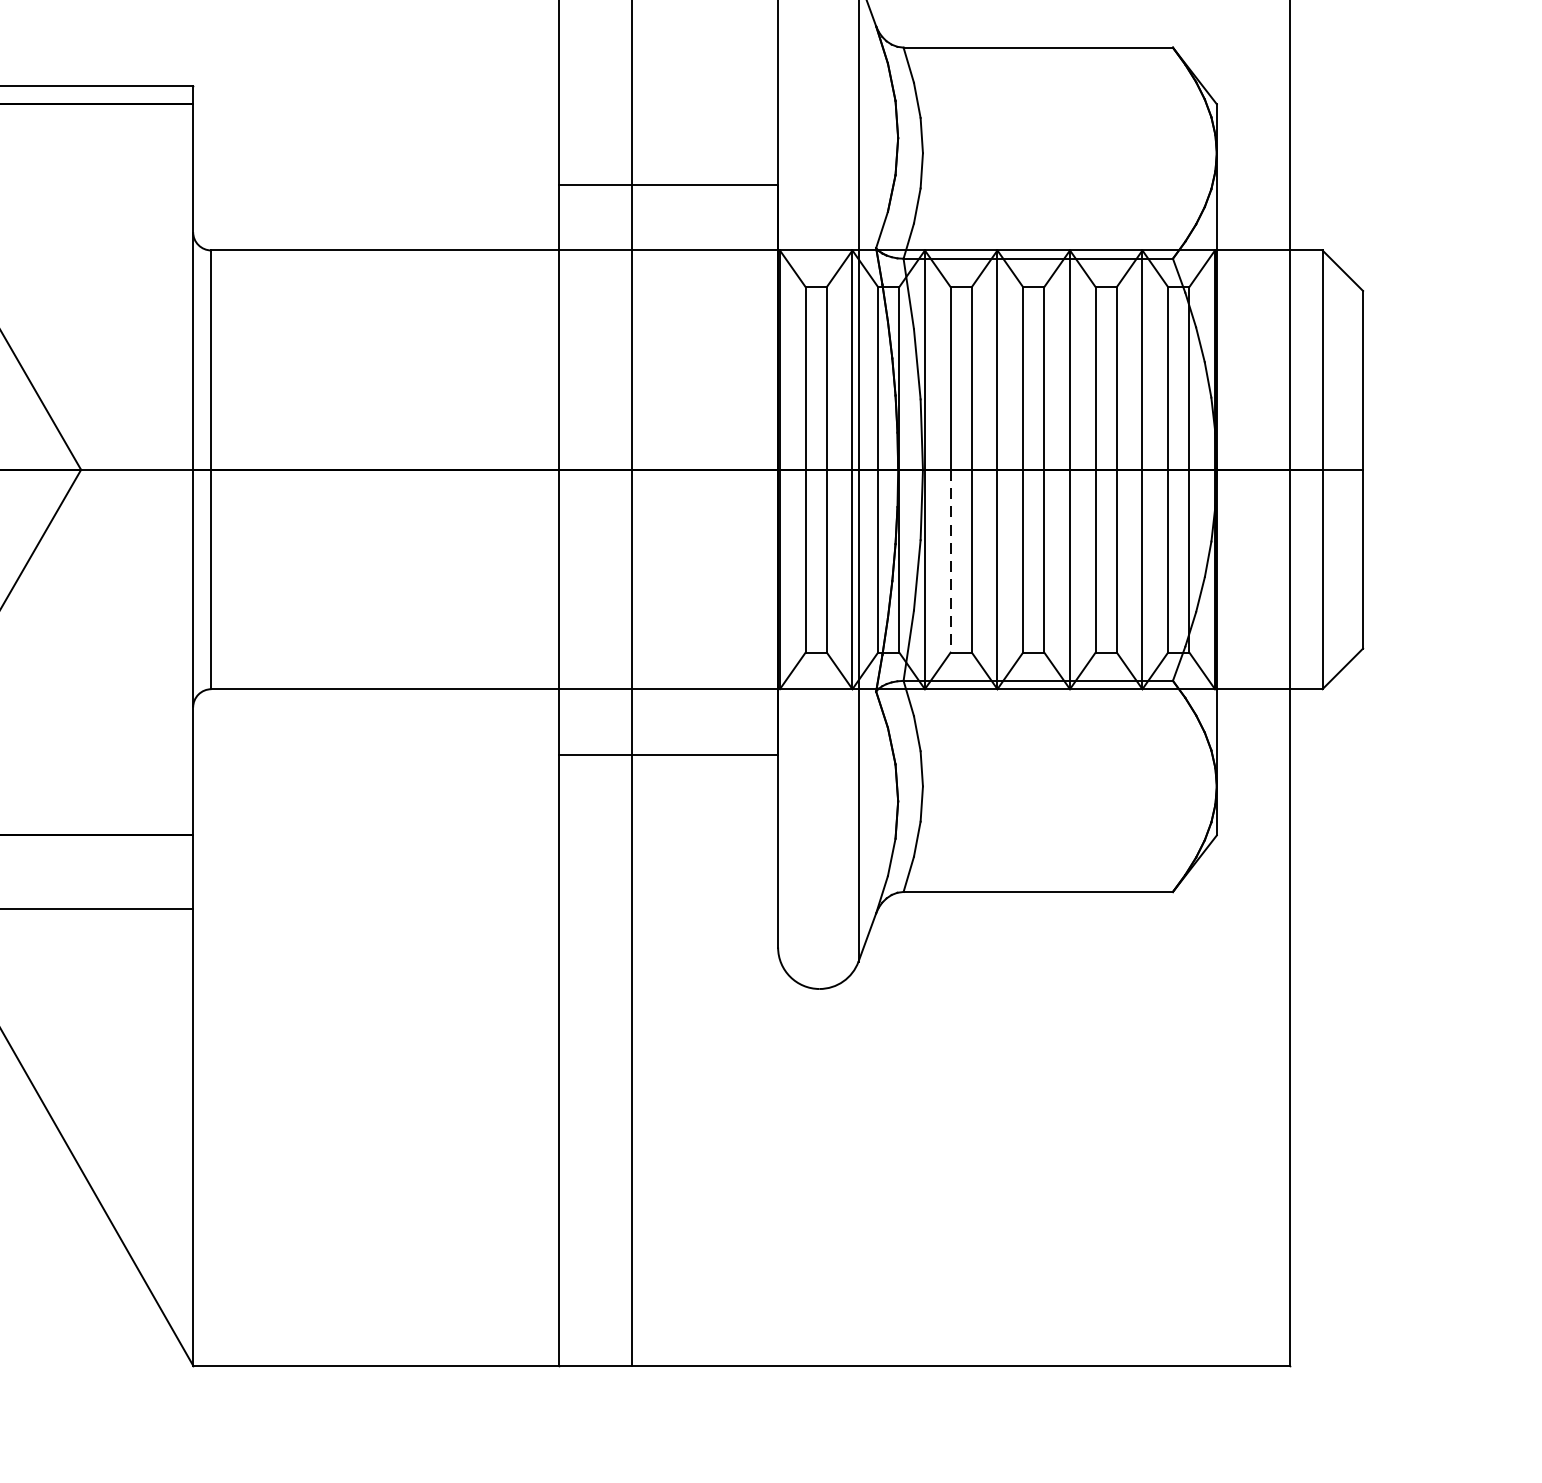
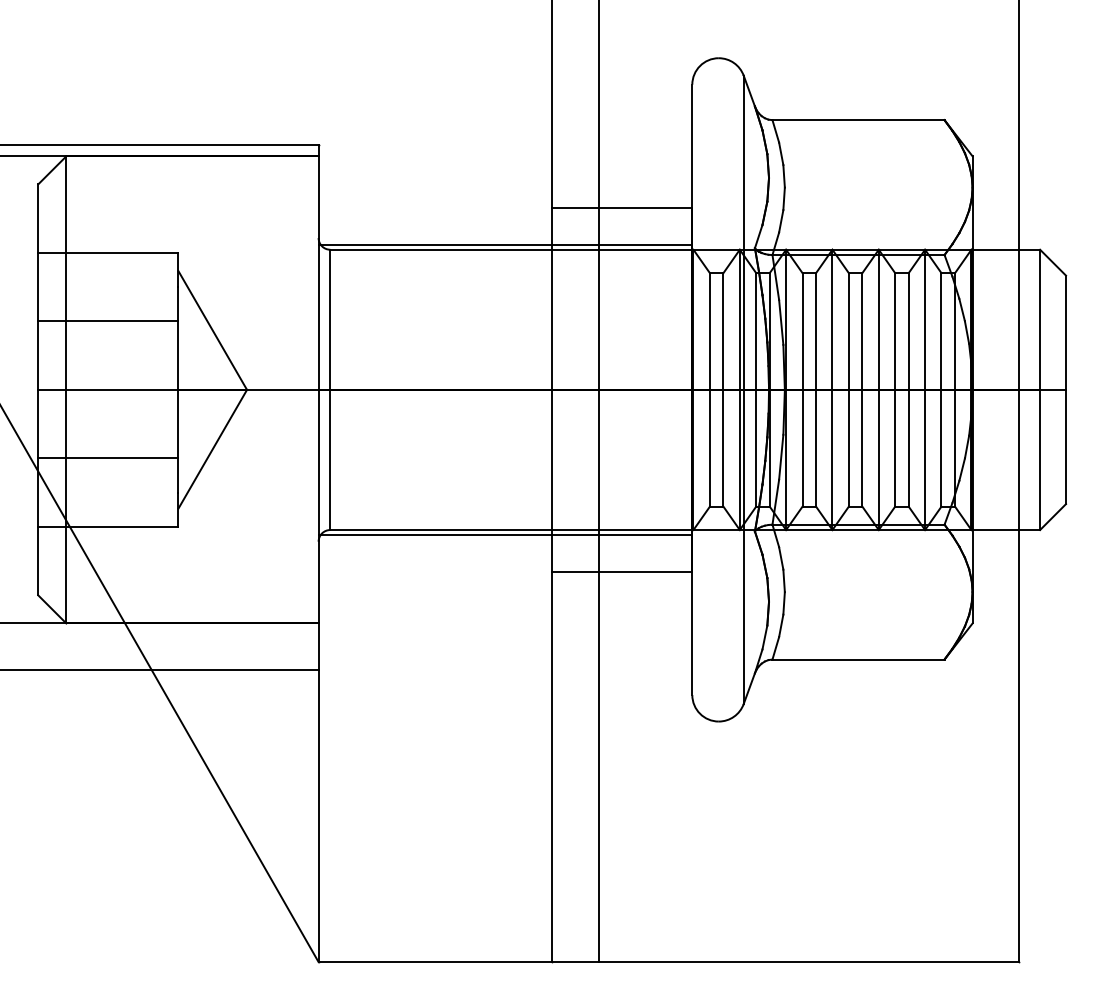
line: (485, 243) -> (505, 245), added
line: (950, 561) -> (802, 448), dashed -> solid
line: (485, 696) -> (505, 534), added

